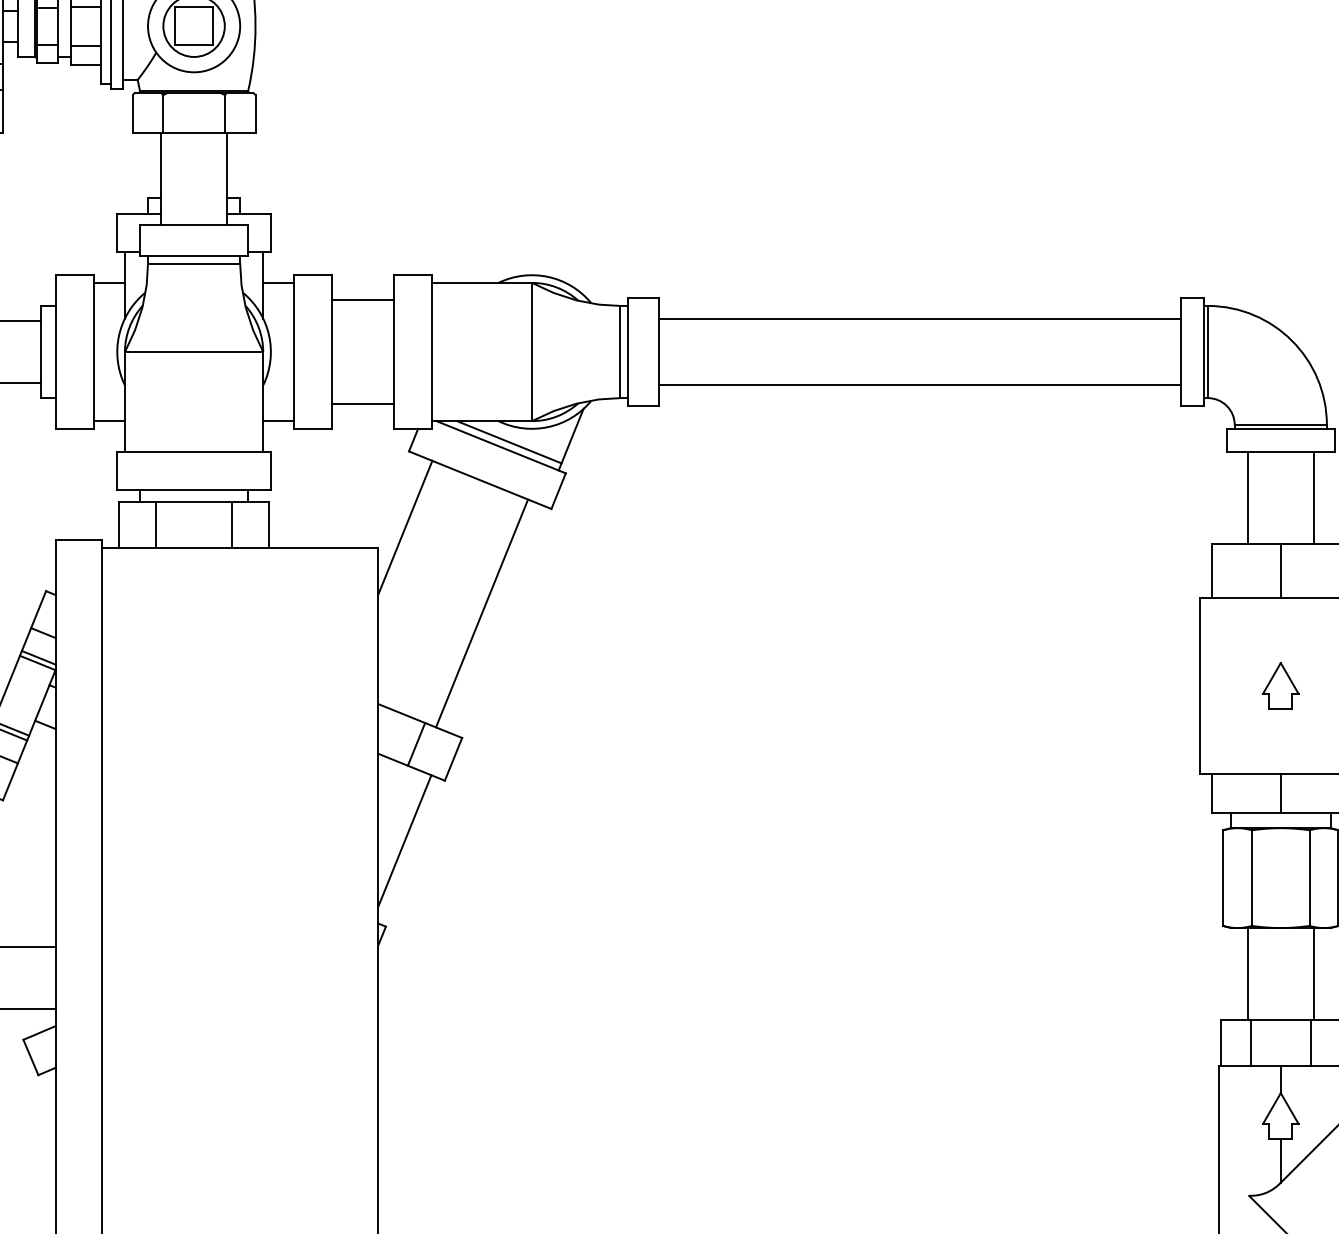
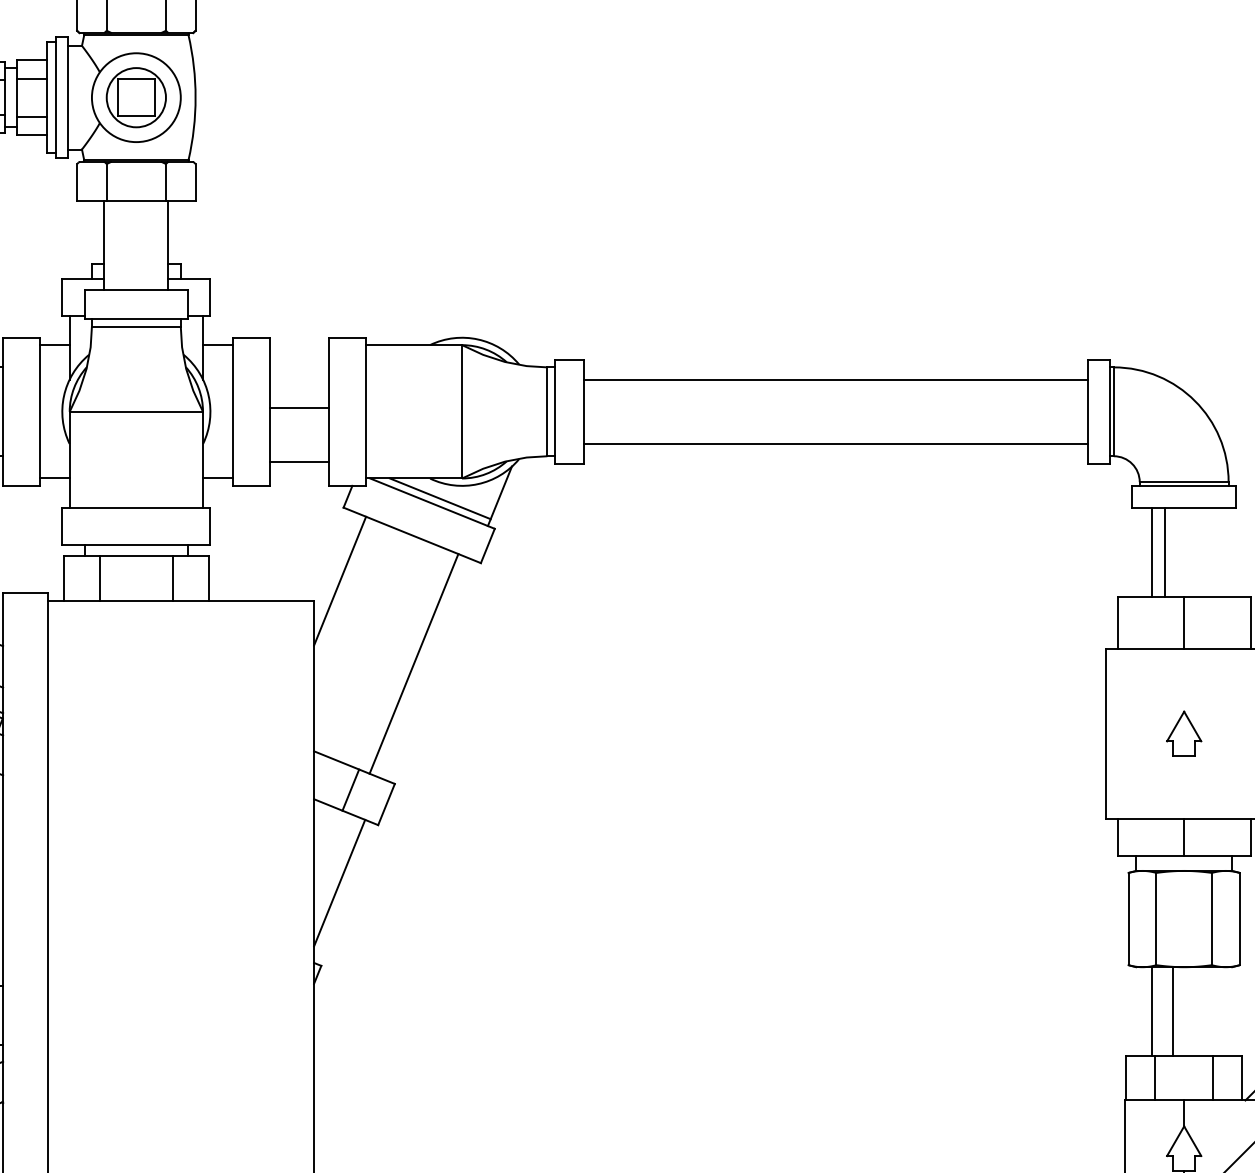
line: (362, 300) -> (298, 408), moved
line: (1313, 497) -> (1164, 552), moved
line: (1313, 974) -> (1172, 1012), moved

